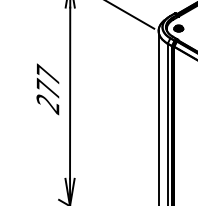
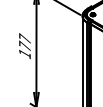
text: (47, 104) -> (24, 54), 277 -> 177

